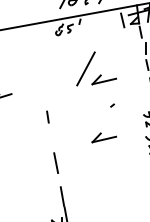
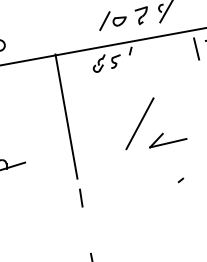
line: (38, 64) -> (66, 116), added
part: (104, 137) -> (168, 229), removed

